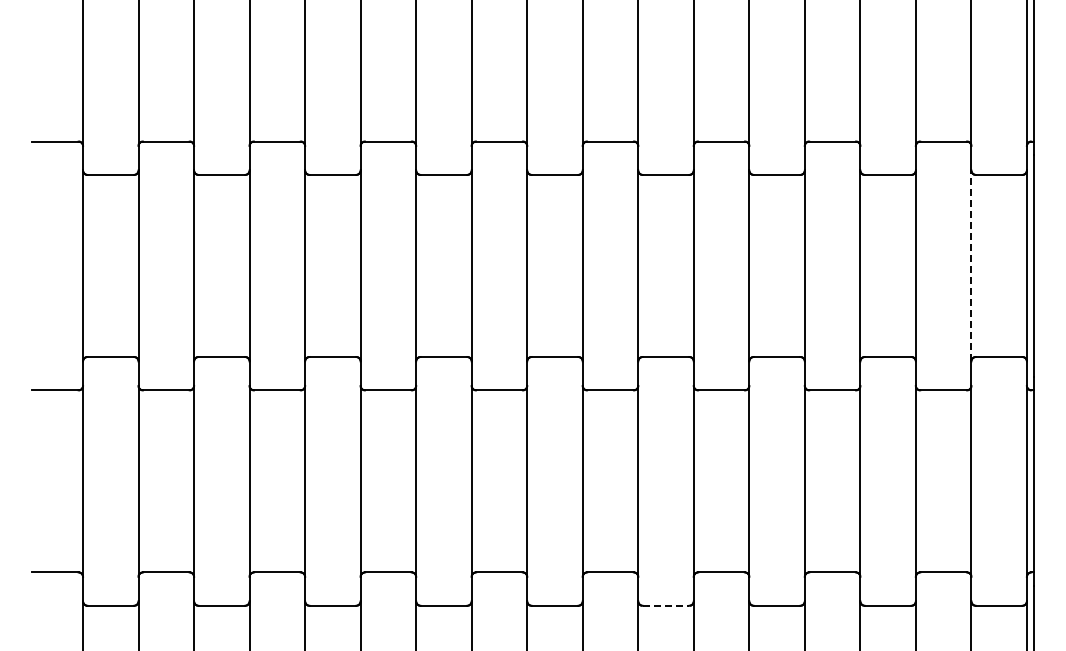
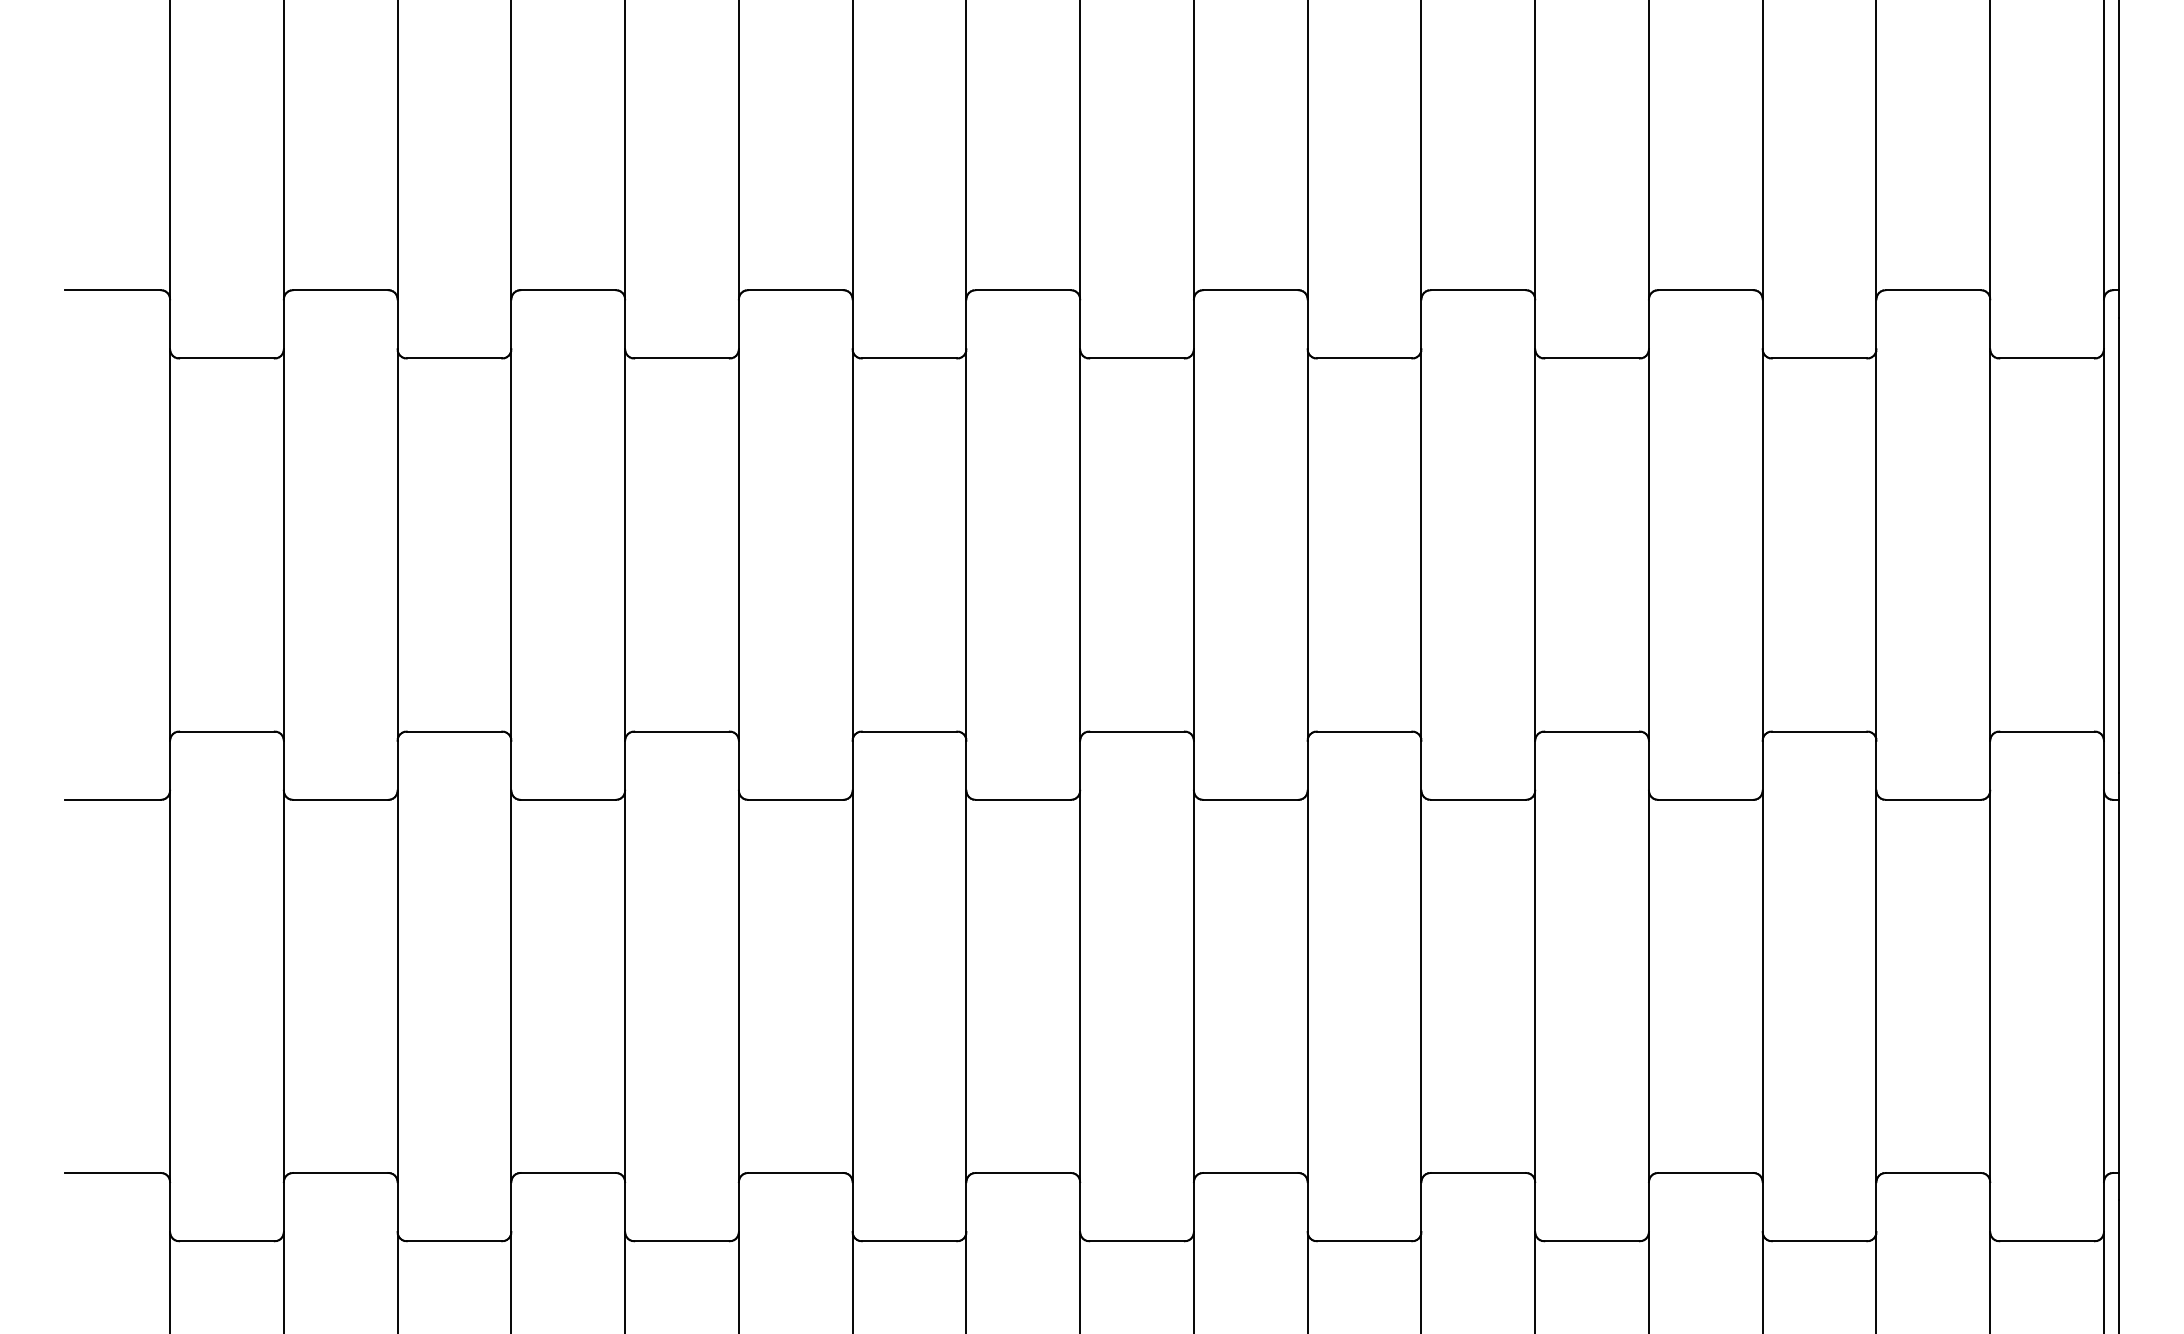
line: (971, 265) -> (1990, 544), dashed -> solid
line: (666, 605) -> (1365, 1240), dashed -> solid

